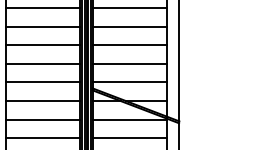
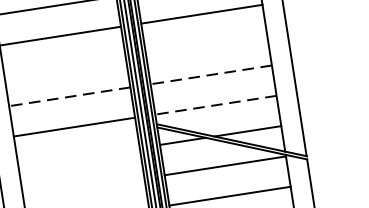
line: (43, 45) -> (65, 66), removed
line: (129, 45) -> (206, 44), removed
line: (42, 63) -> (68, 96), solid -> dashed
line: (129, 63) -> (210, 74), solid -> dashed
line: (129, 82) -> (215, 105), solid -> dashed
line: (43, 101) -> (79, 158), removed
line: (43, 119) -> (84, 187), removed

